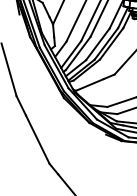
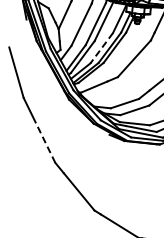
line: (97, 44) -> (101, 48), solid -> dashed
line: (38, 139) -> (44, 139), solid -> dashed

